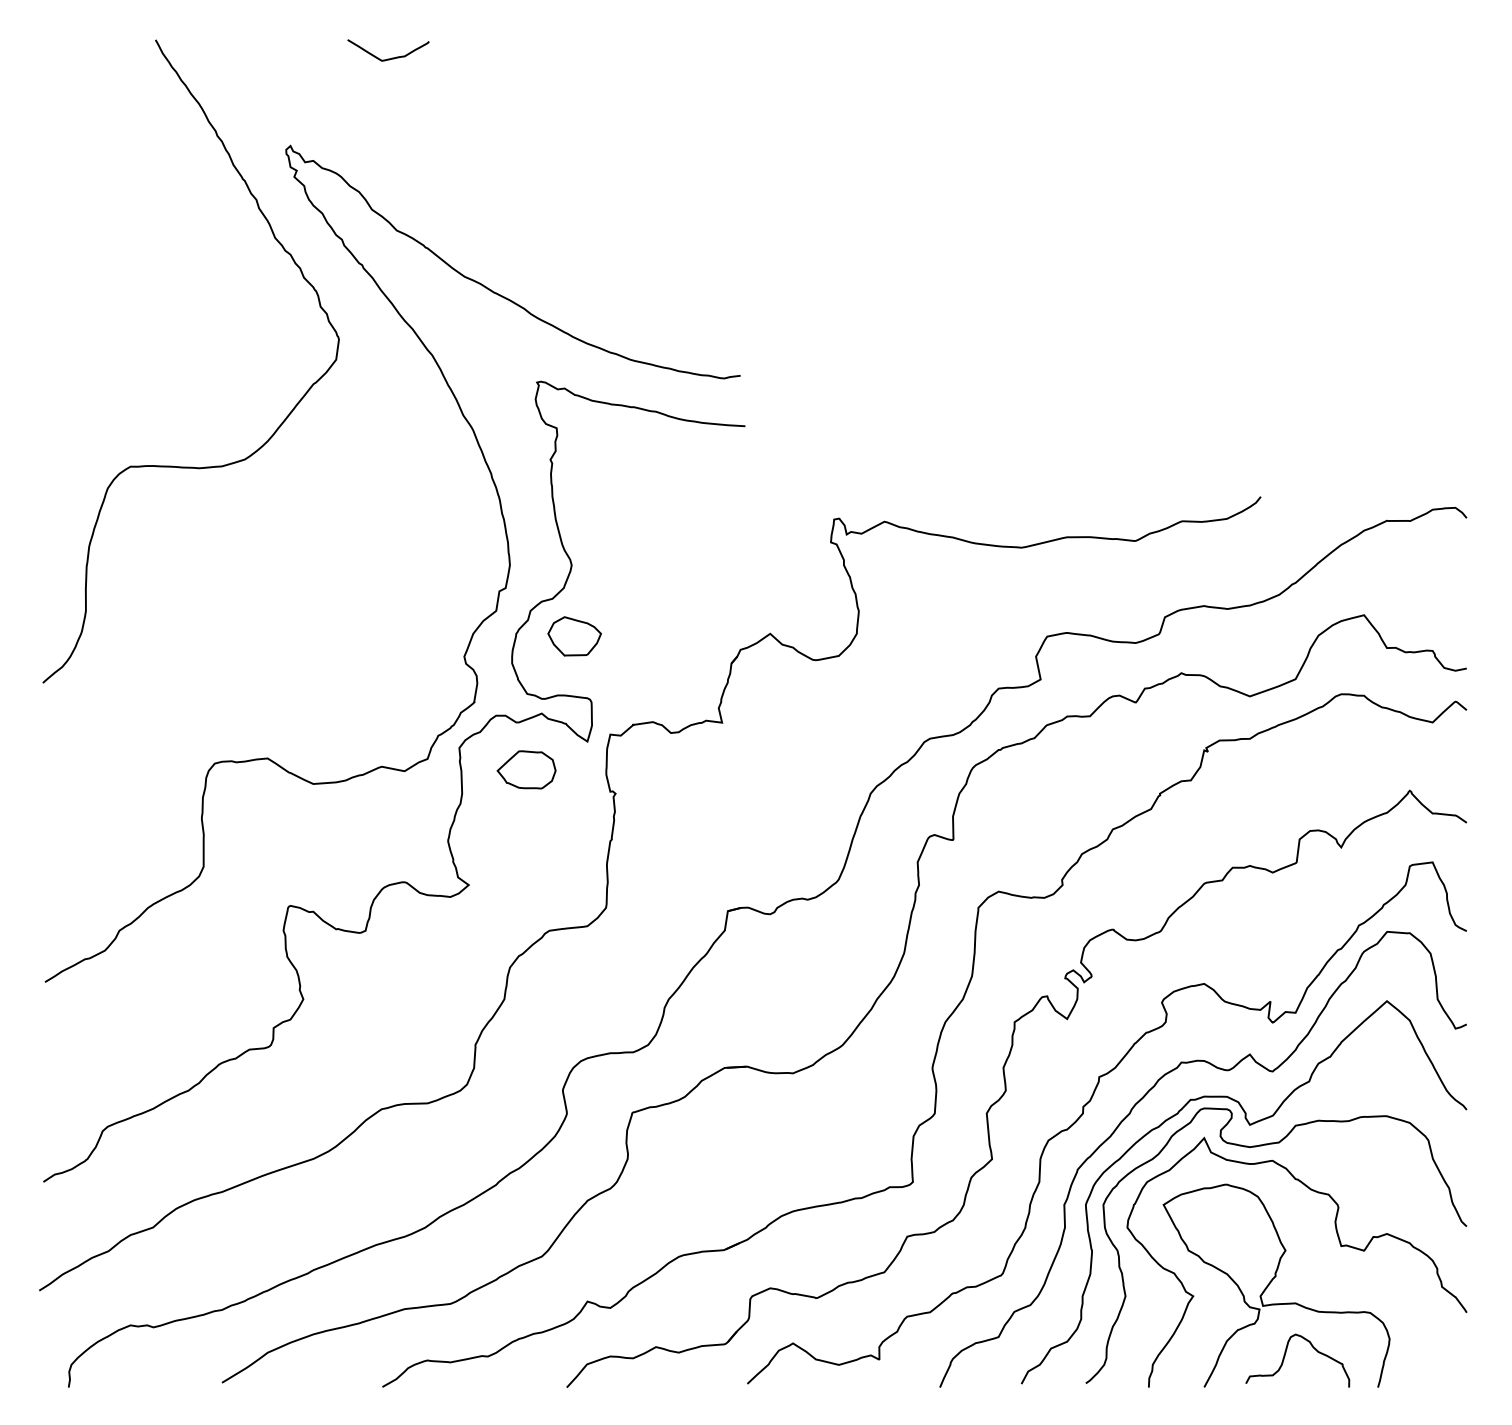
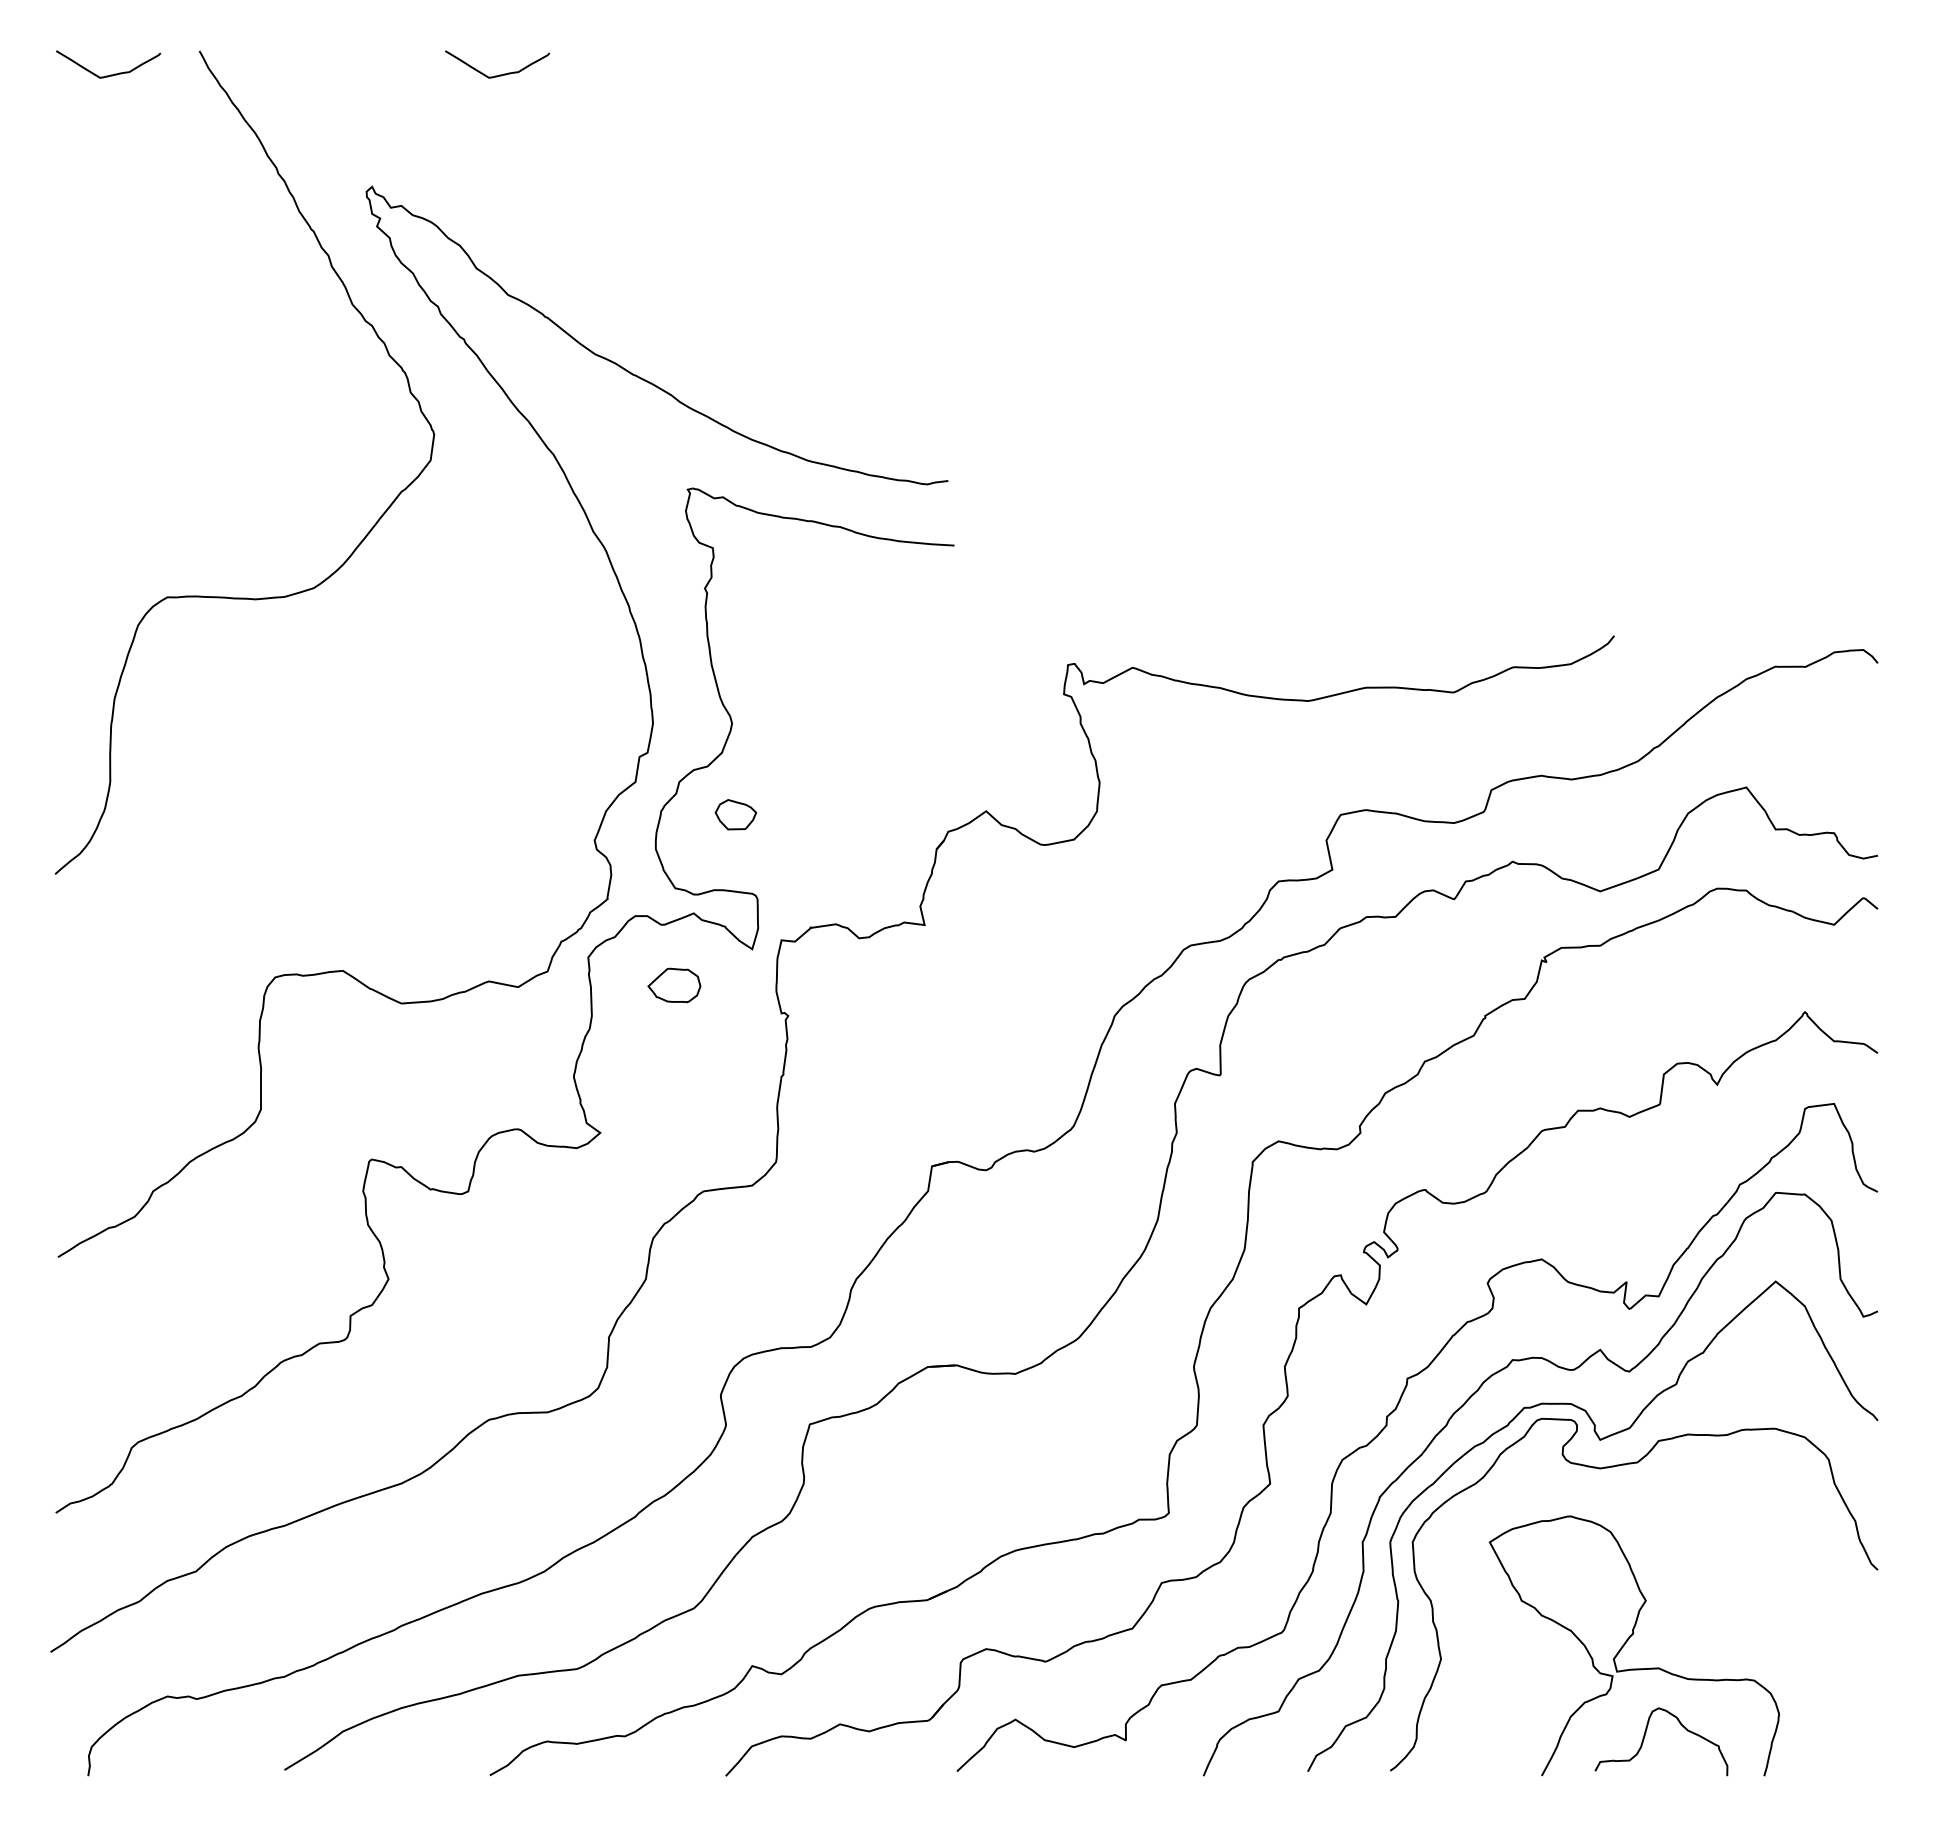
curve: (86, 58) -> (110, 74), added
part: (574, 636) -> (735, 814), size x0.6
part: (526, 769) -> (674, 985), size x0.7
curve: (1339, 1244) -> (1715, 1593), removed

